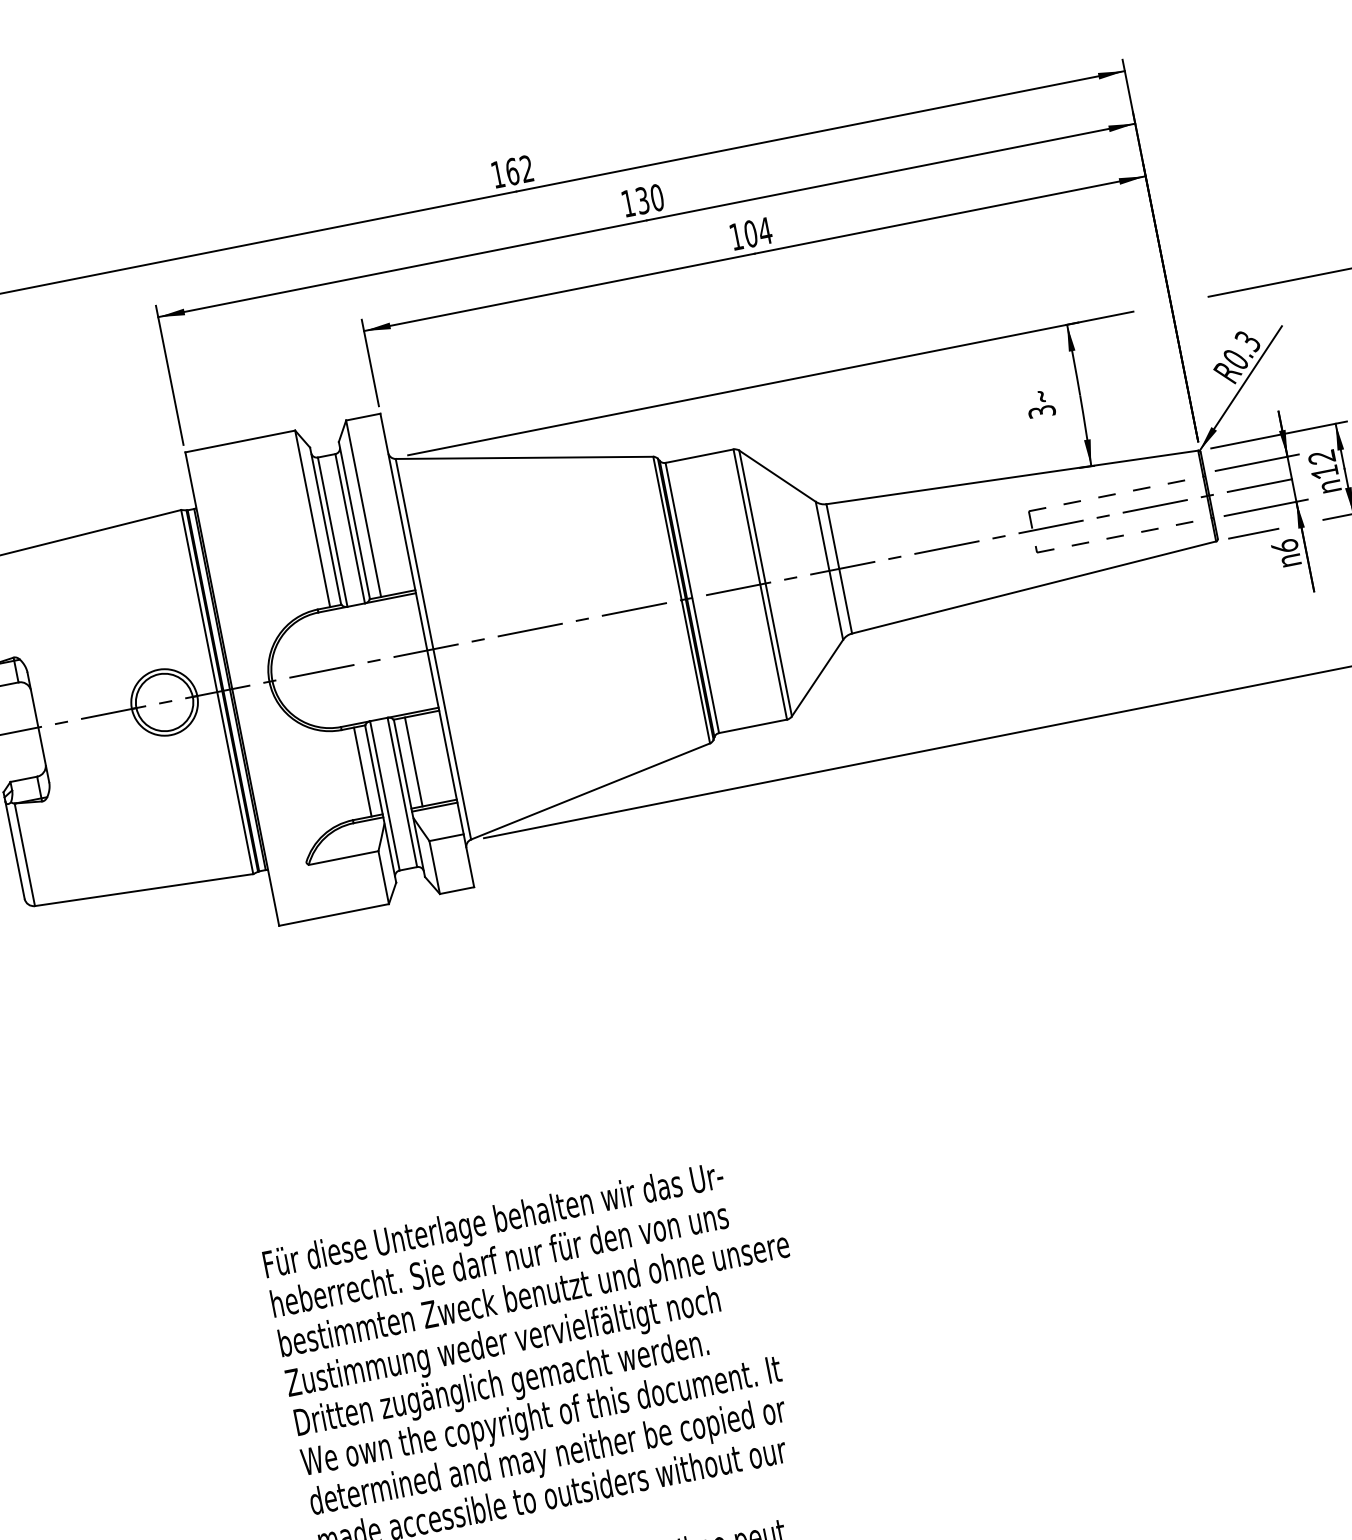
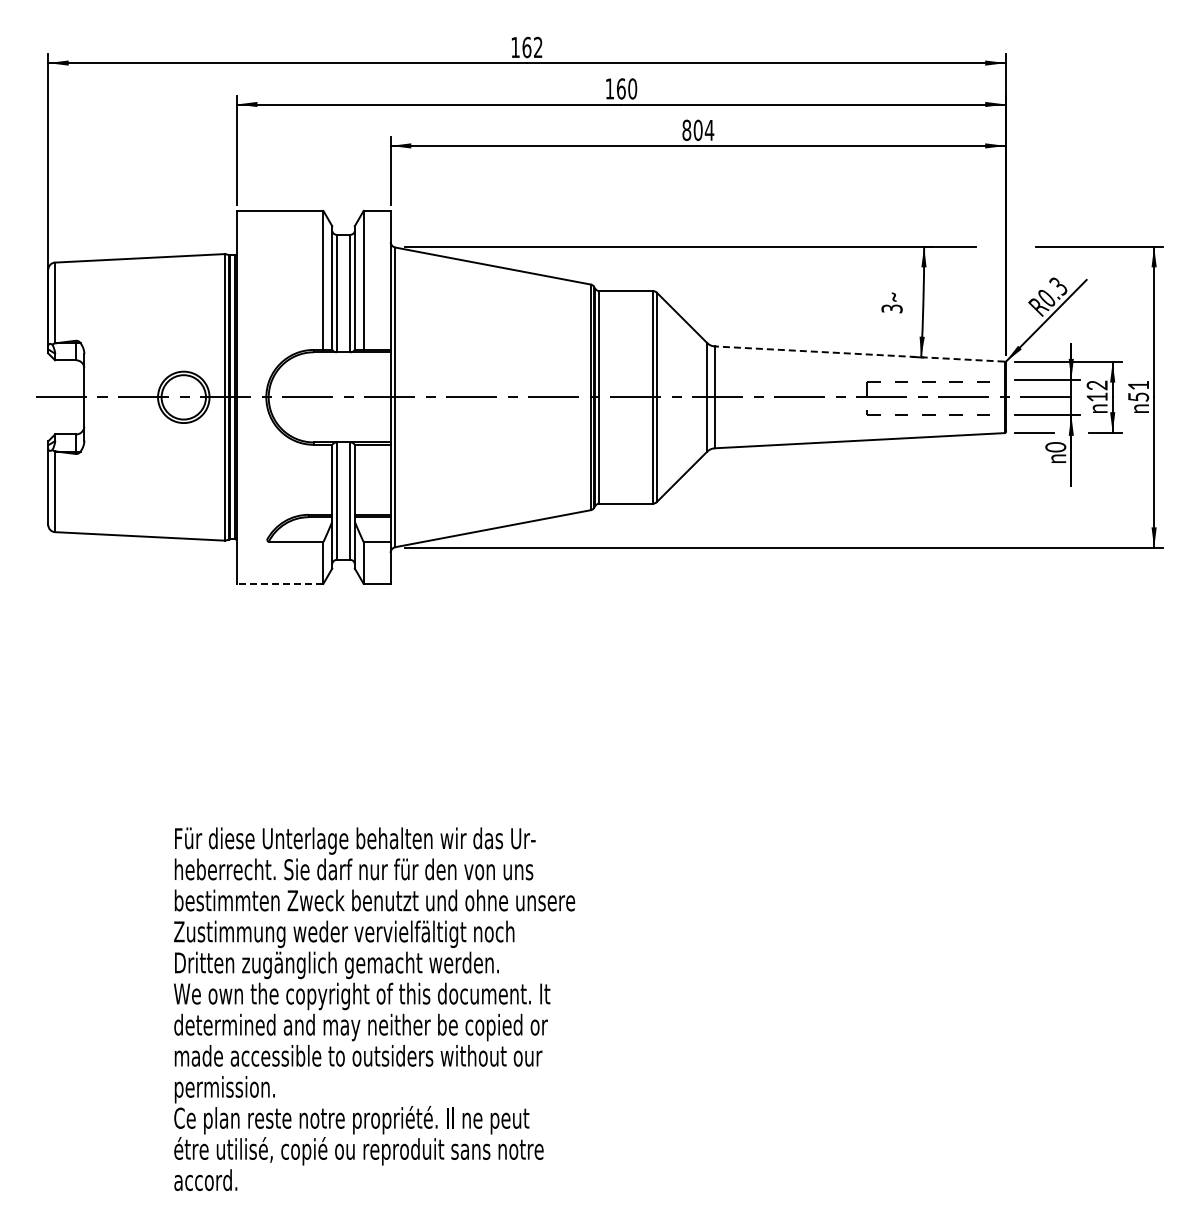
text: (642, 200) -> (621, 88), 130 -> 160
text: (735, 235) -> (686, 129), 104 -> 804
line: (1012, 478) -> (859, 354), solid -> dashed
text: (1284, 546) -> (1055, 447), 6 -> 0
line: (413, 761) -> (363, 479), removed
line: (362, 771) -> (323, 479), removed
line: (333, 914) -> (279, 583), solid -> dashed

